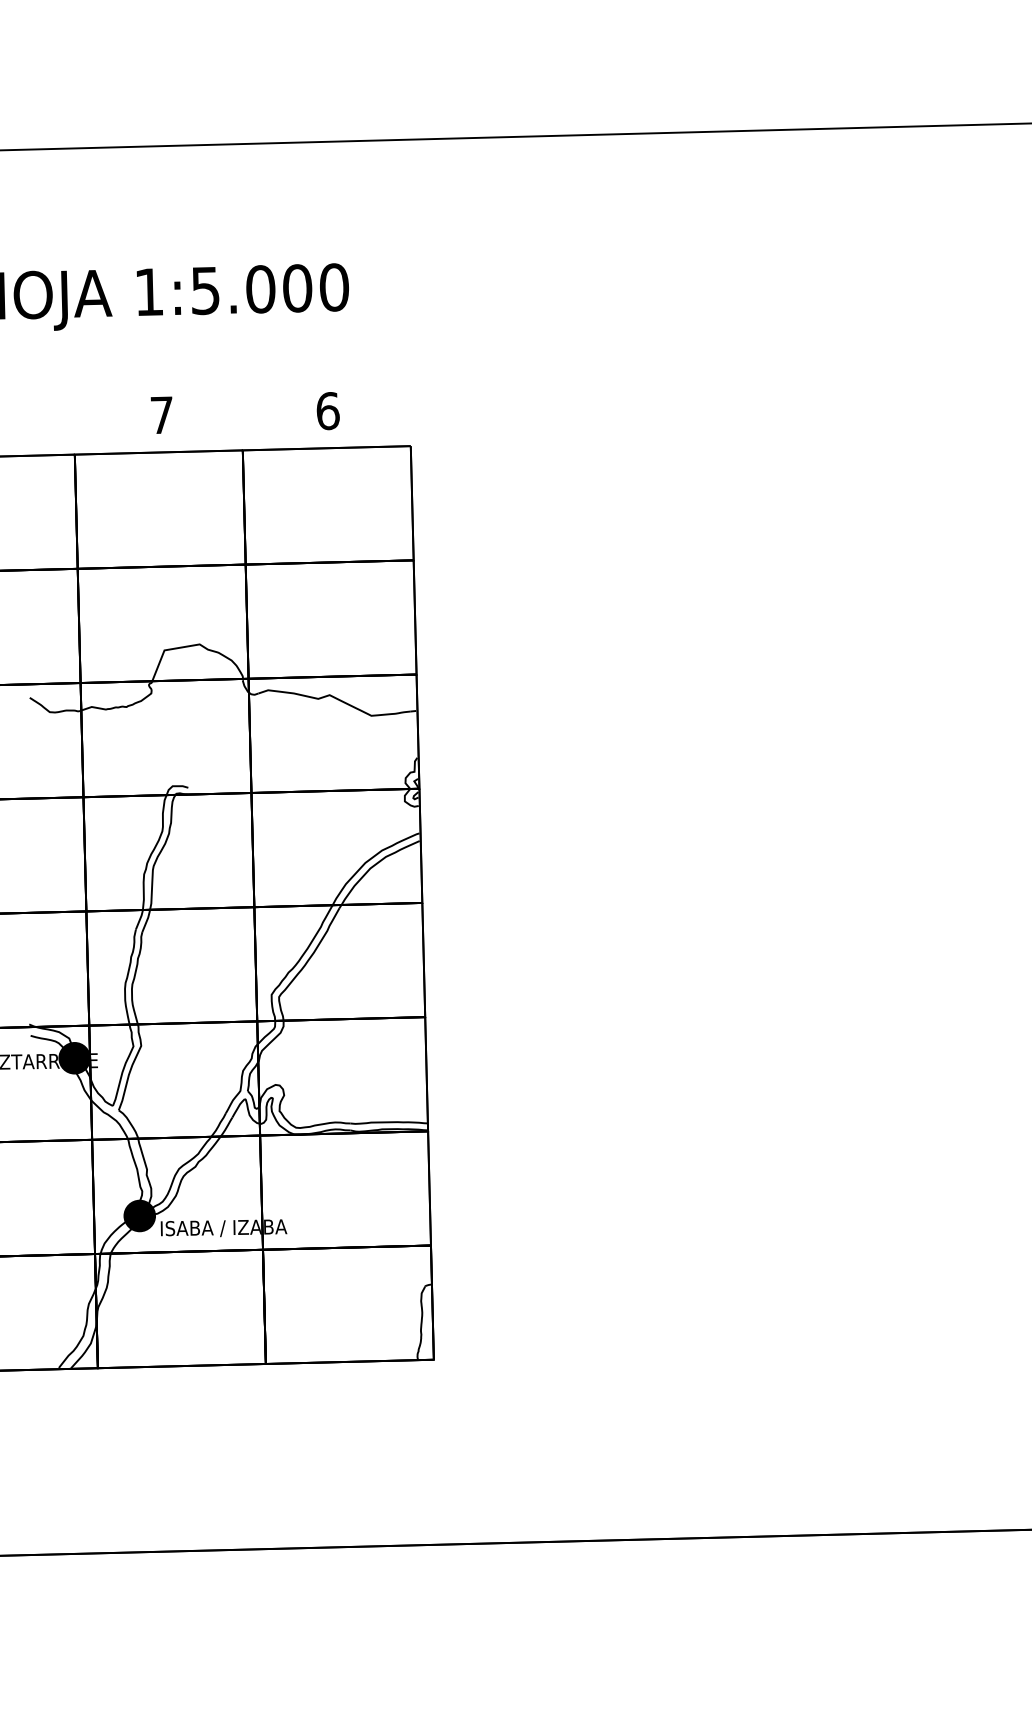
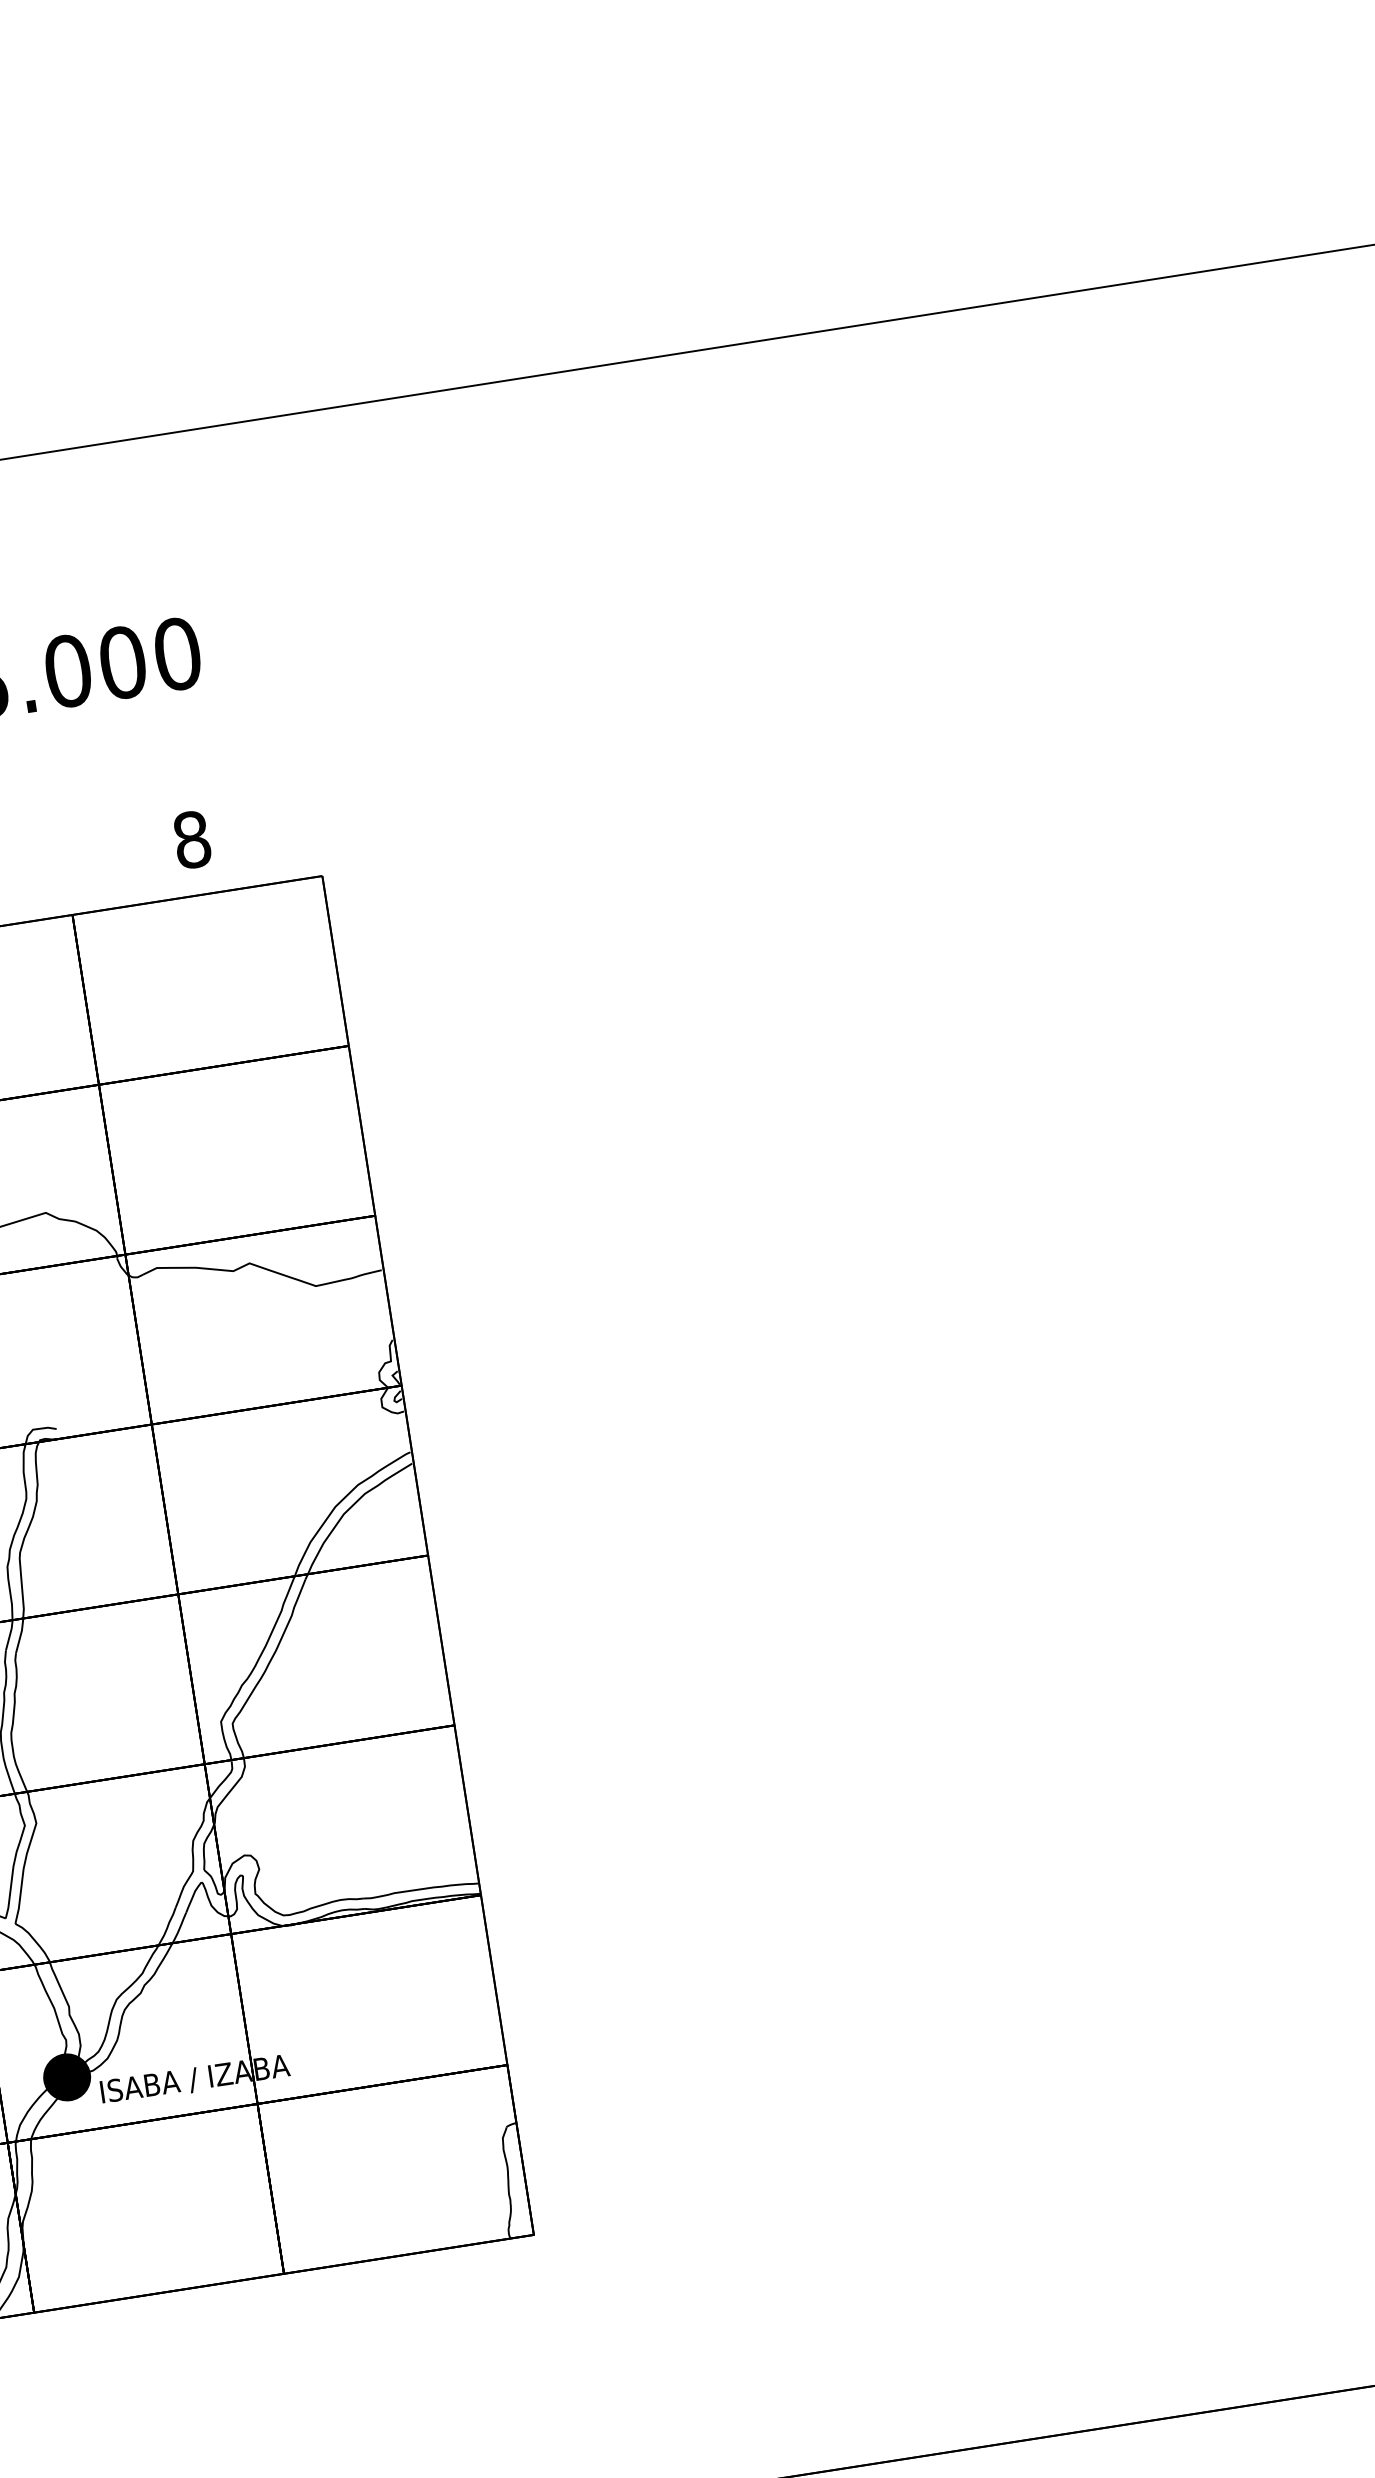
text: (327, 411) -> (191, 840), 6 -> 8

